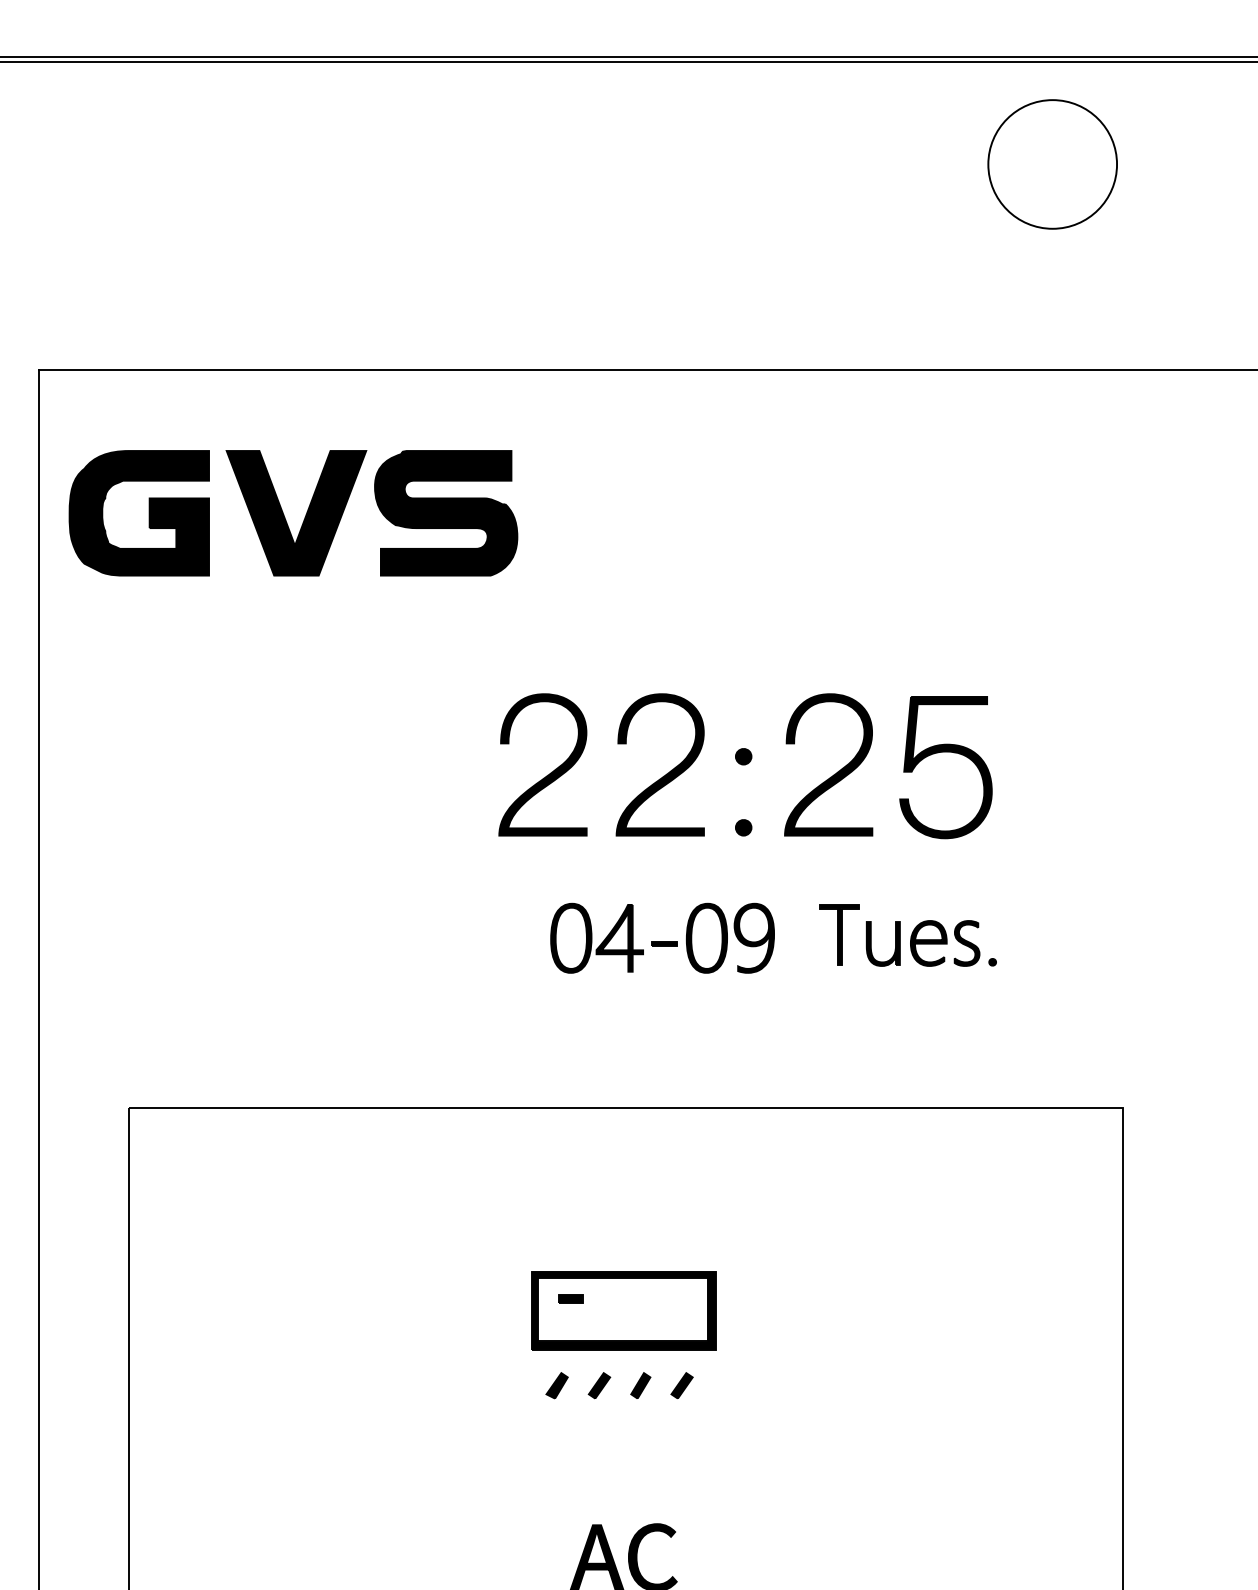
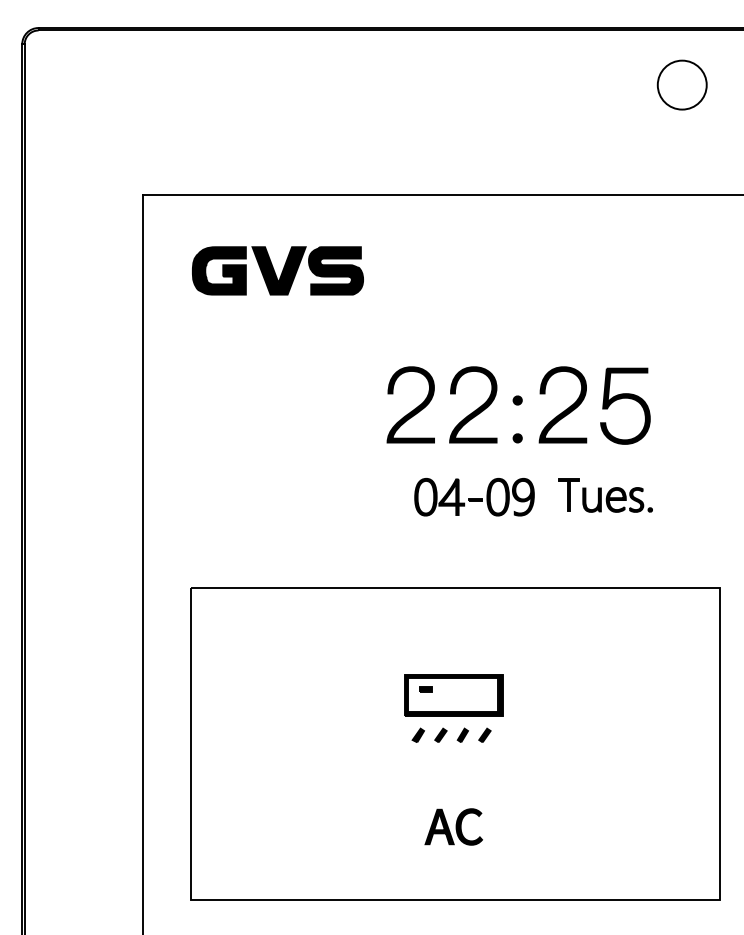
circle: (1051, 163) -> (681, 84), size x0.71
part: (292, 512) -> (277, 270), size x0.71

